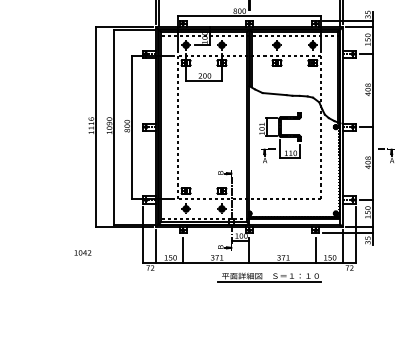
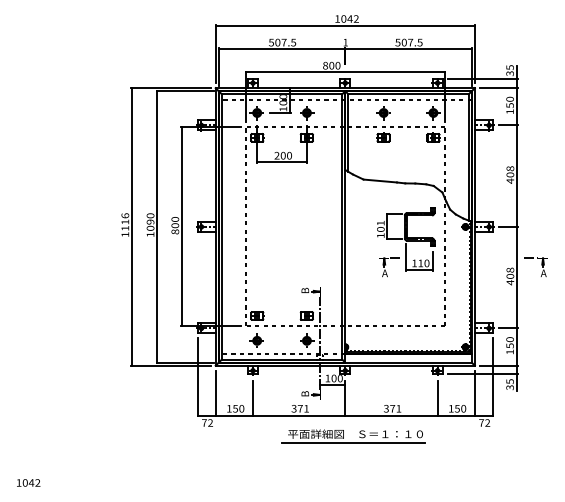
part: (280, 138) -> (406, 242), moved
text: (82, 252) -> (28, 482), moved
part: (269, 277) -> (353, 436), moved

